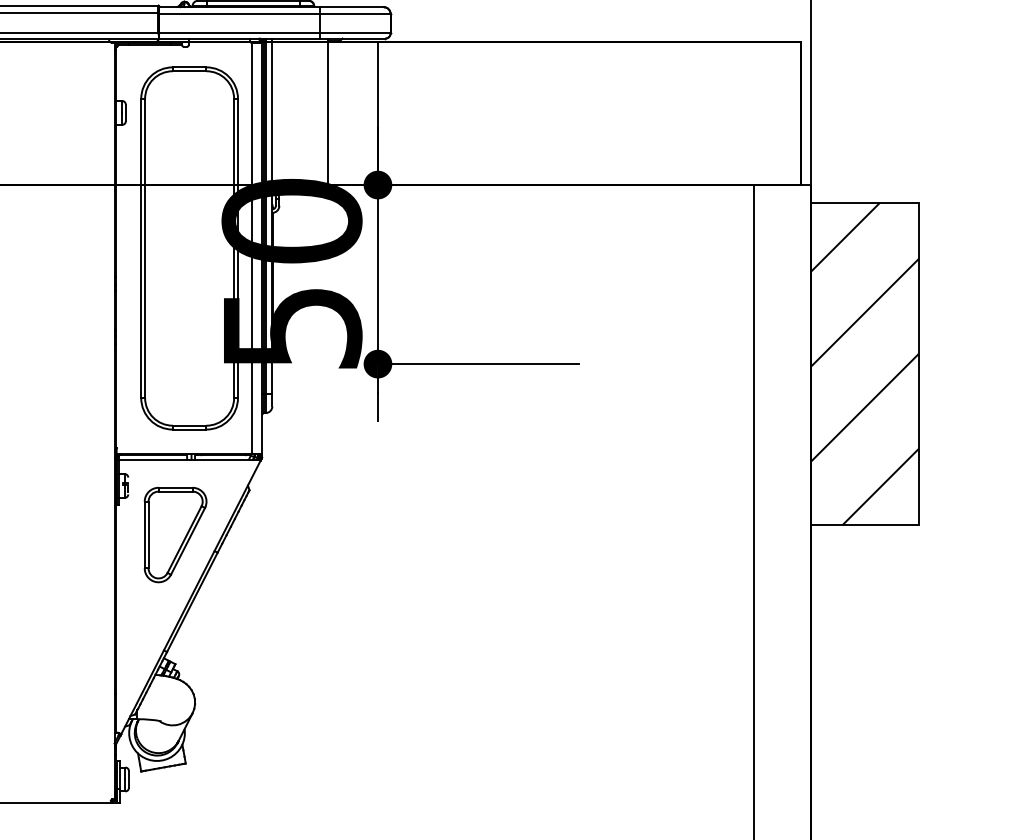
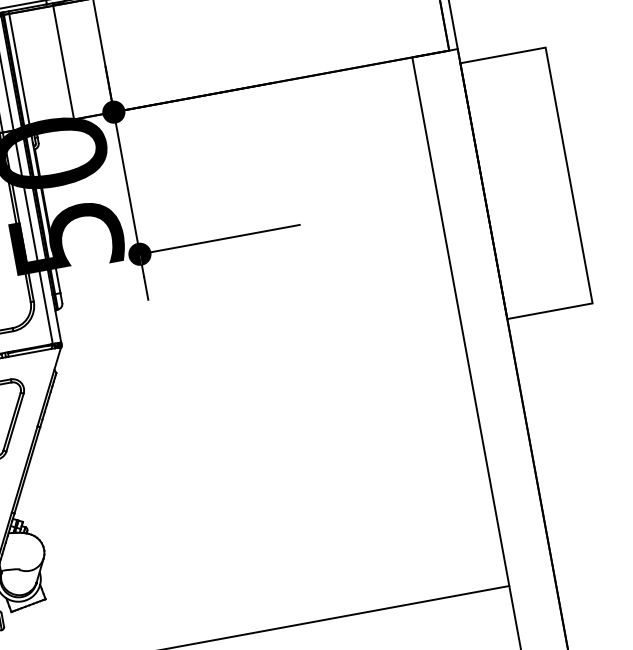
hatch: (864, 363) -> (525, 182), removed

